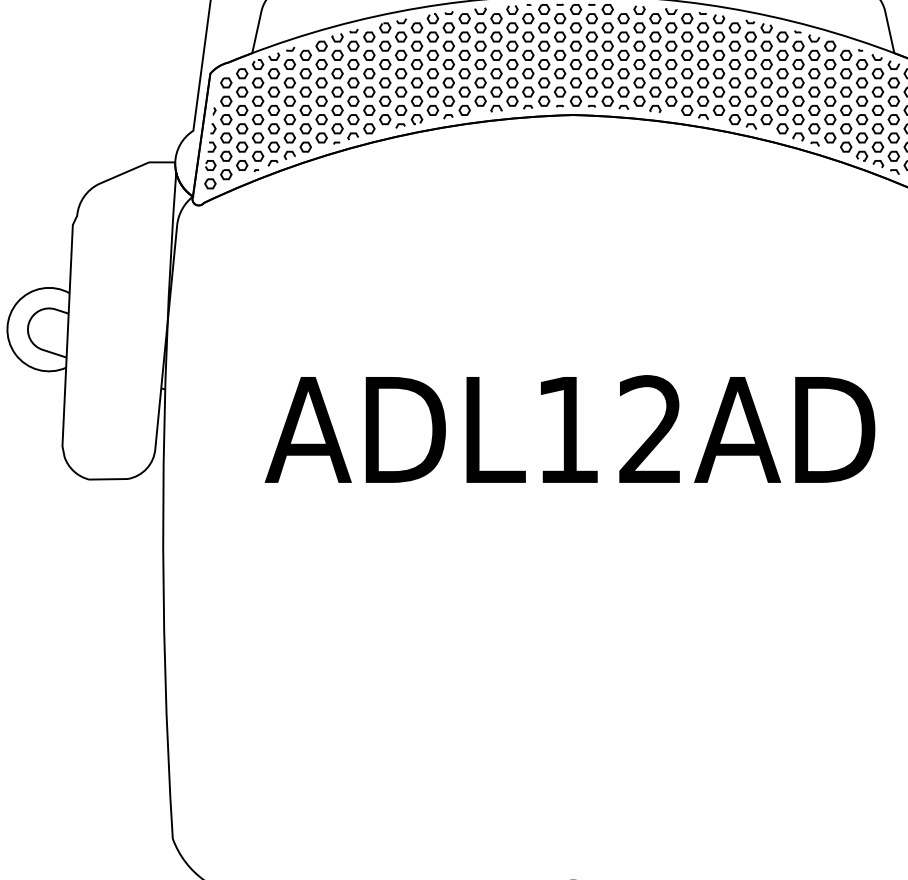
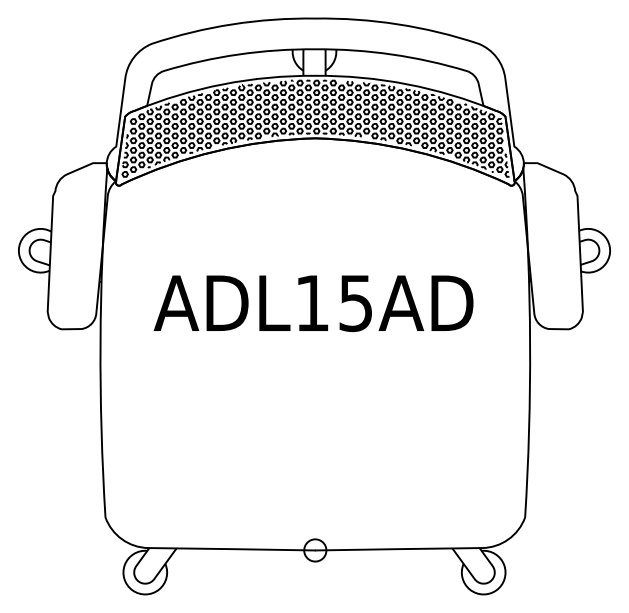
text: (650, 430) -> (355, 303), ADL12AD -> ADL15AD

